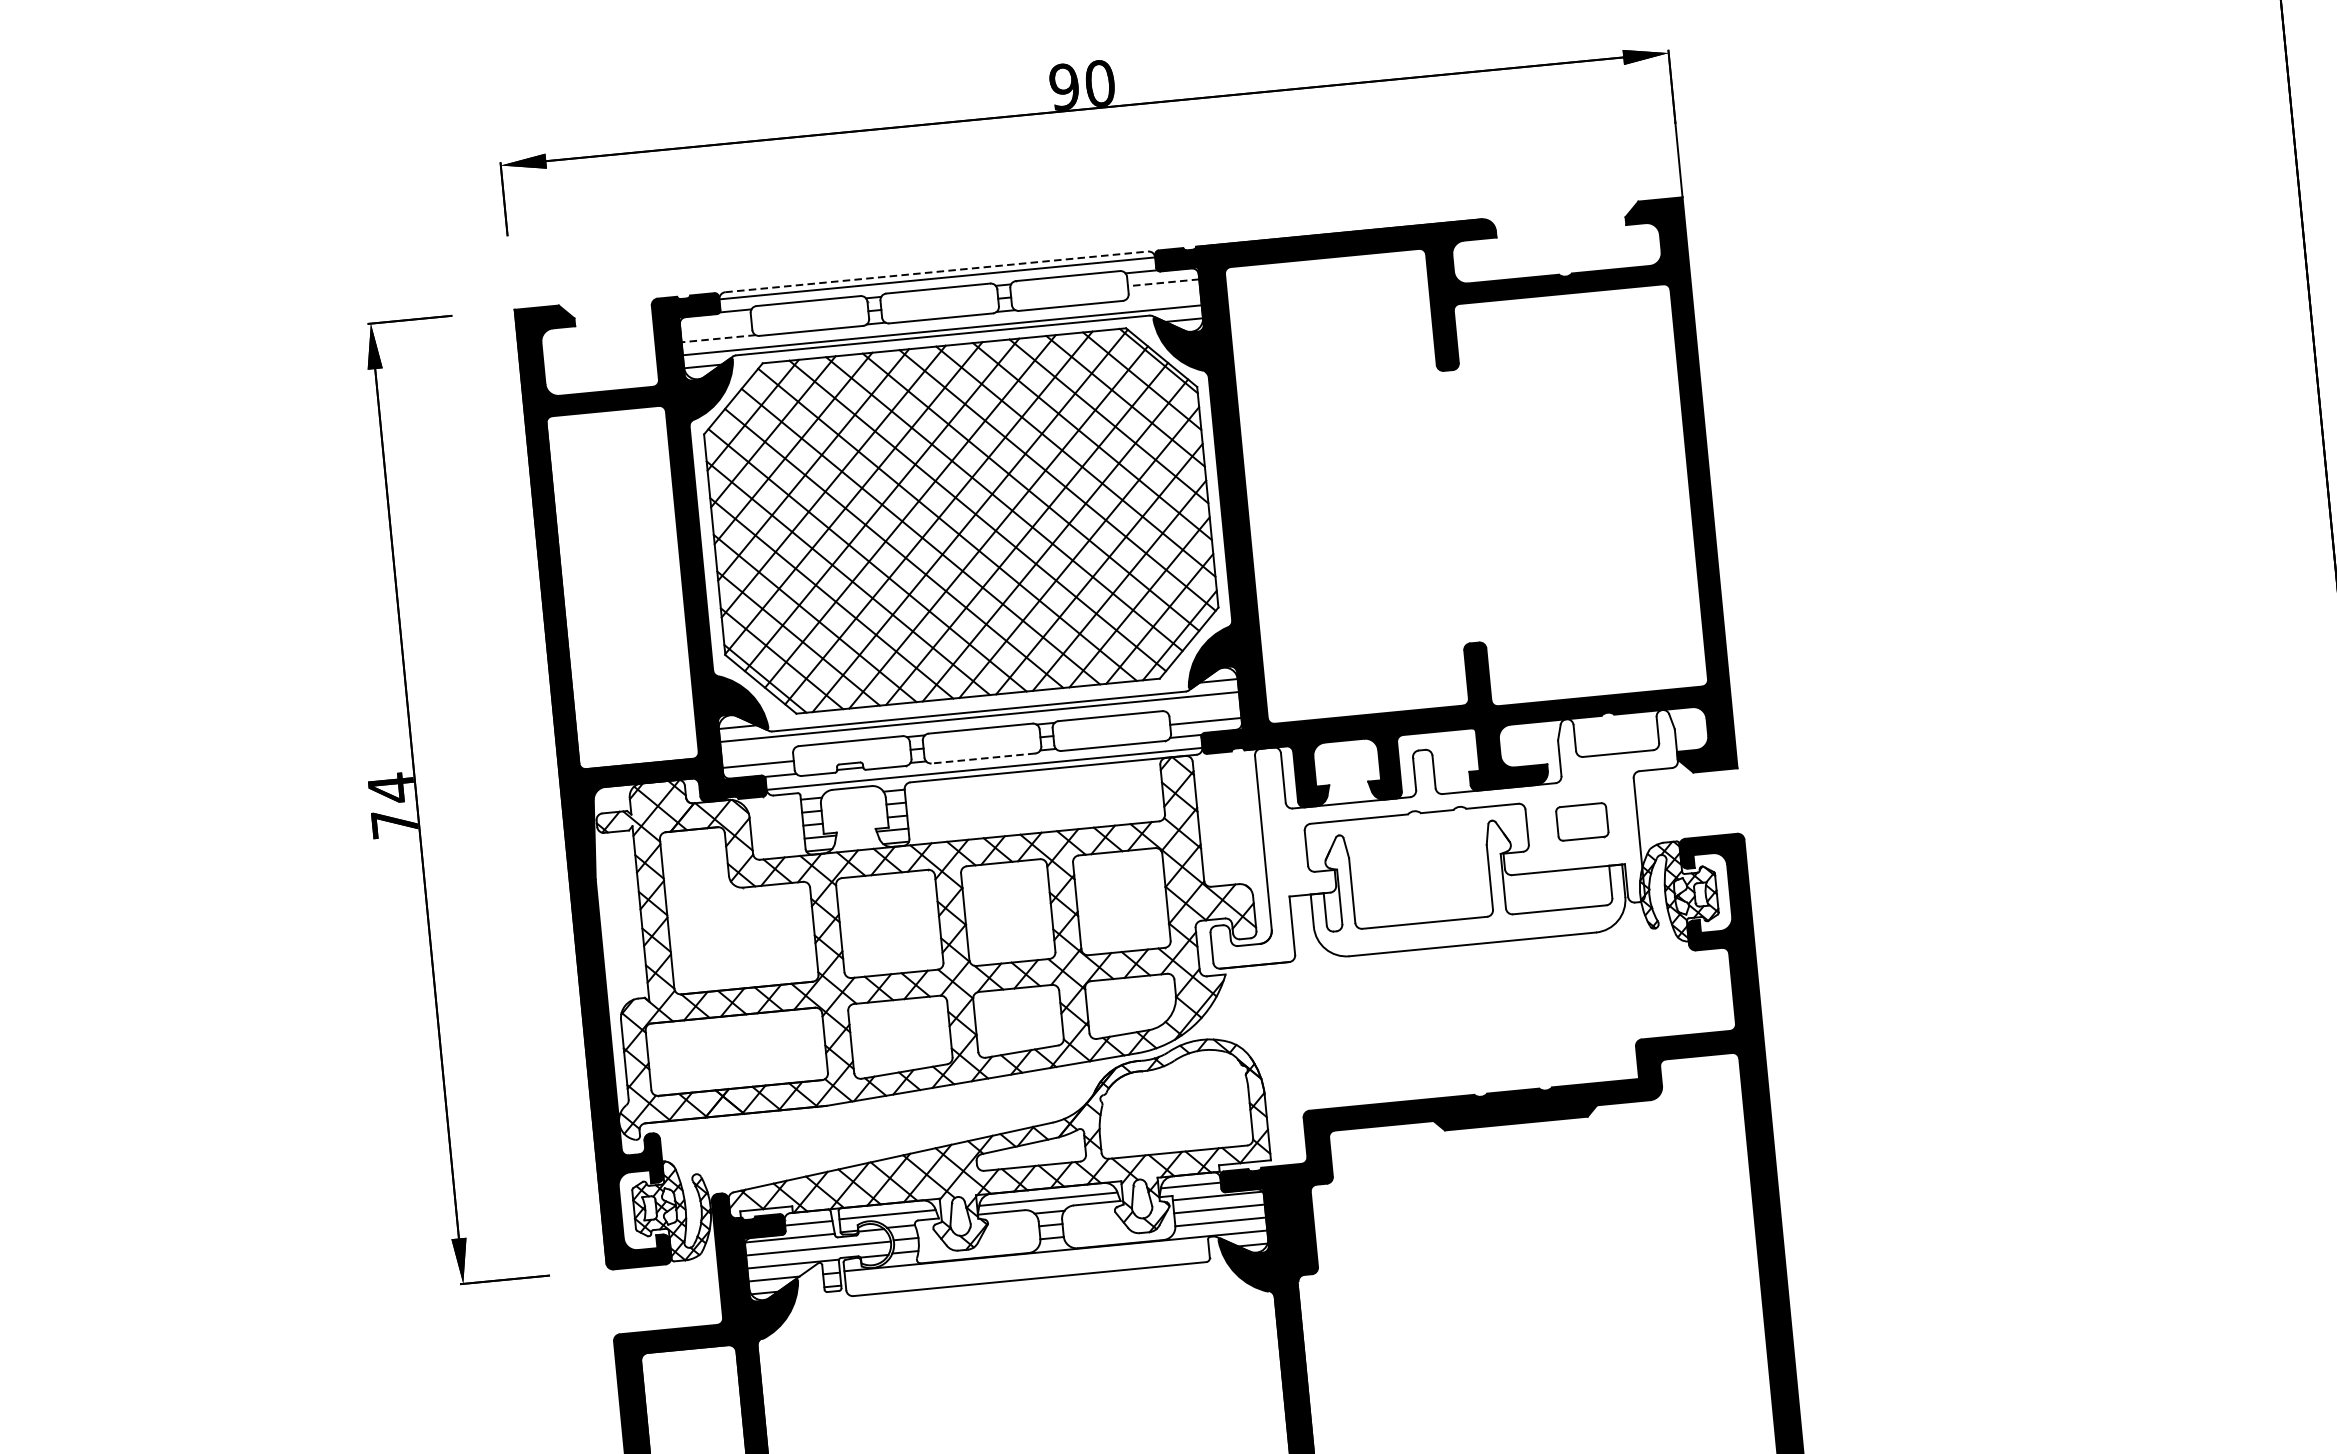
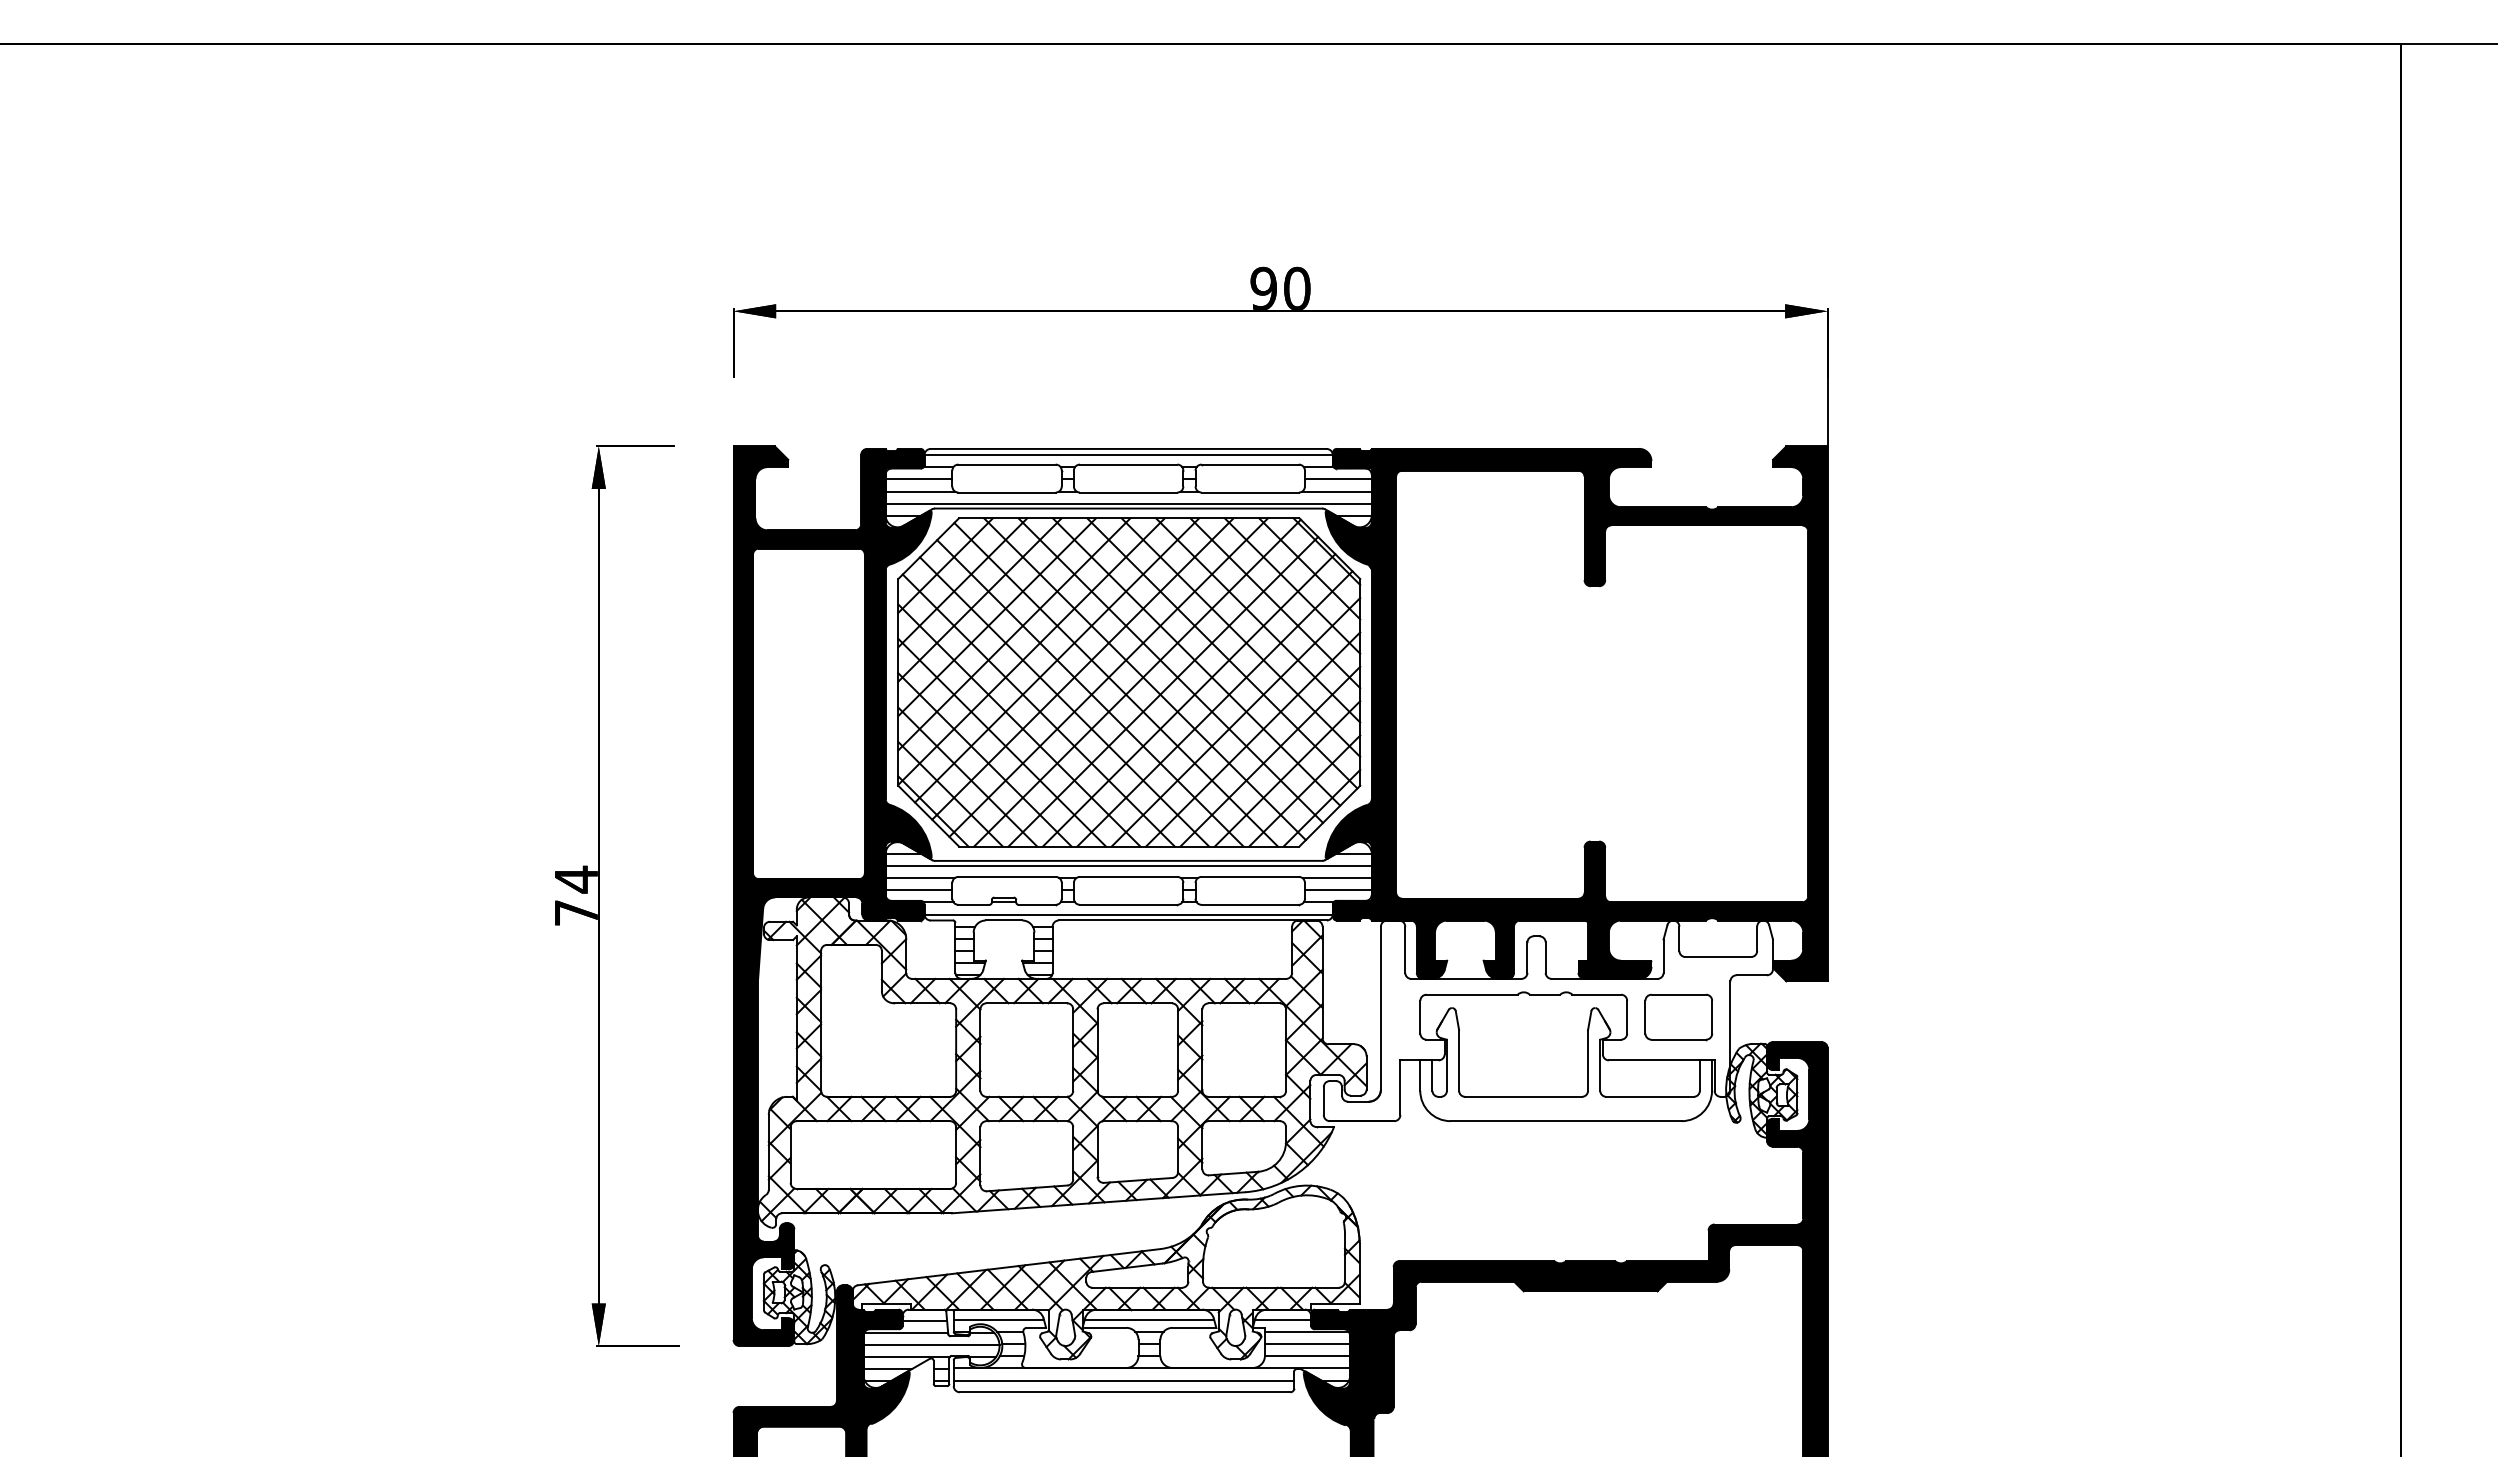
line: (937, 271) -> (1129, 448), dashed -> solid
line: (1162, 283) -> (1337, 479), dashed -> solid
line: (1162, 295) -> (1336, 491), added
line: (715, 326) -> (918, 479), added
line: (718, 338) -> (920, 491), dashed -> solid
line: (1202, 708) -> (1336, 878), added
line: (757, 751) -> (919, 878), added
line: (983, 758) -> (1128, 904), dashed -> solid
part: (1581, 822) -> (1678, 1017), size x1.43
line: (1026, 1266) -> (1123, 1380), added

